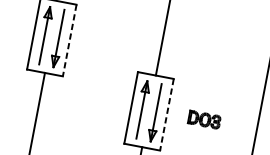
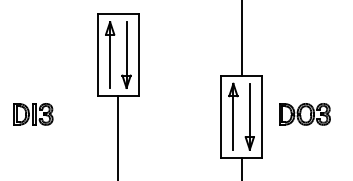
line: (69, 40) -> (138, 55), dashed -> solid
line: (167, 115) -> (262, 117), dashed -> solid
part: (204, 119) -> (304, 114), size x1.43

